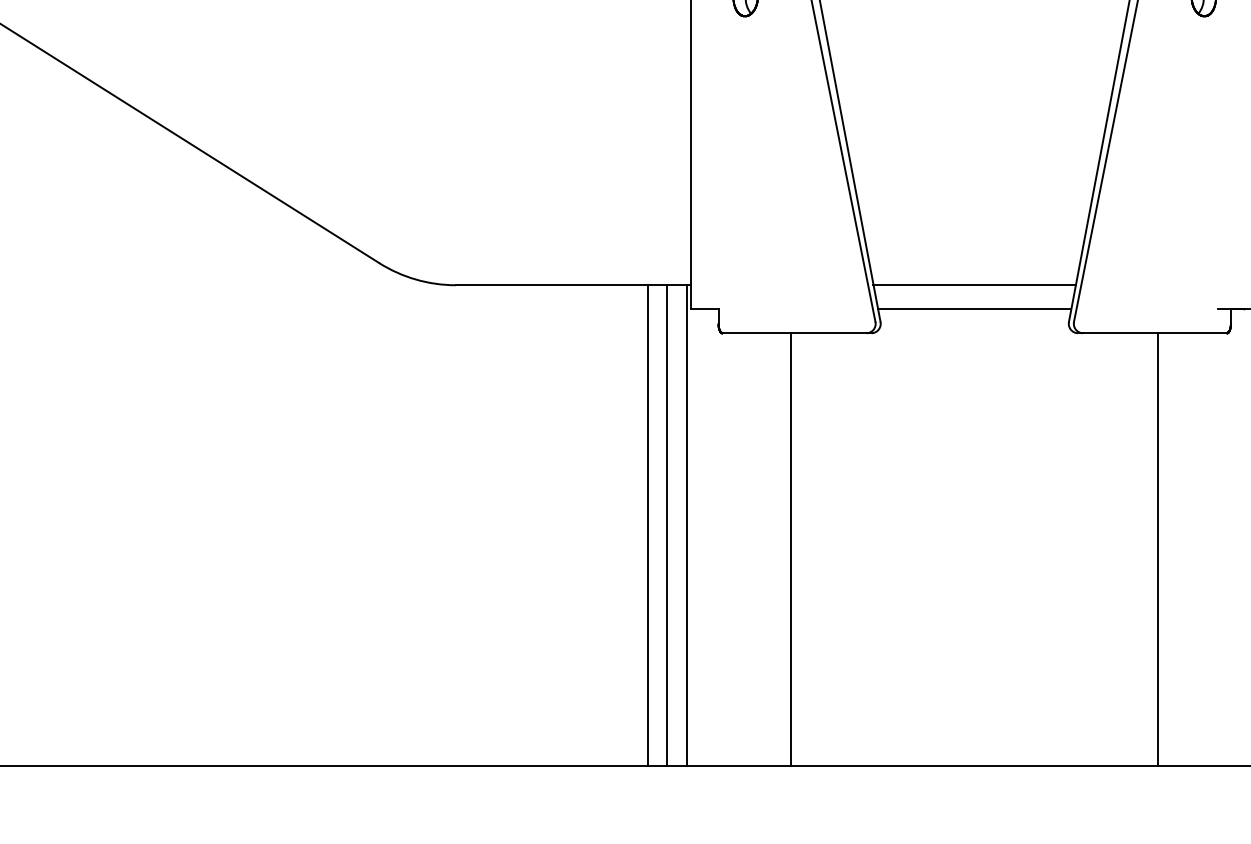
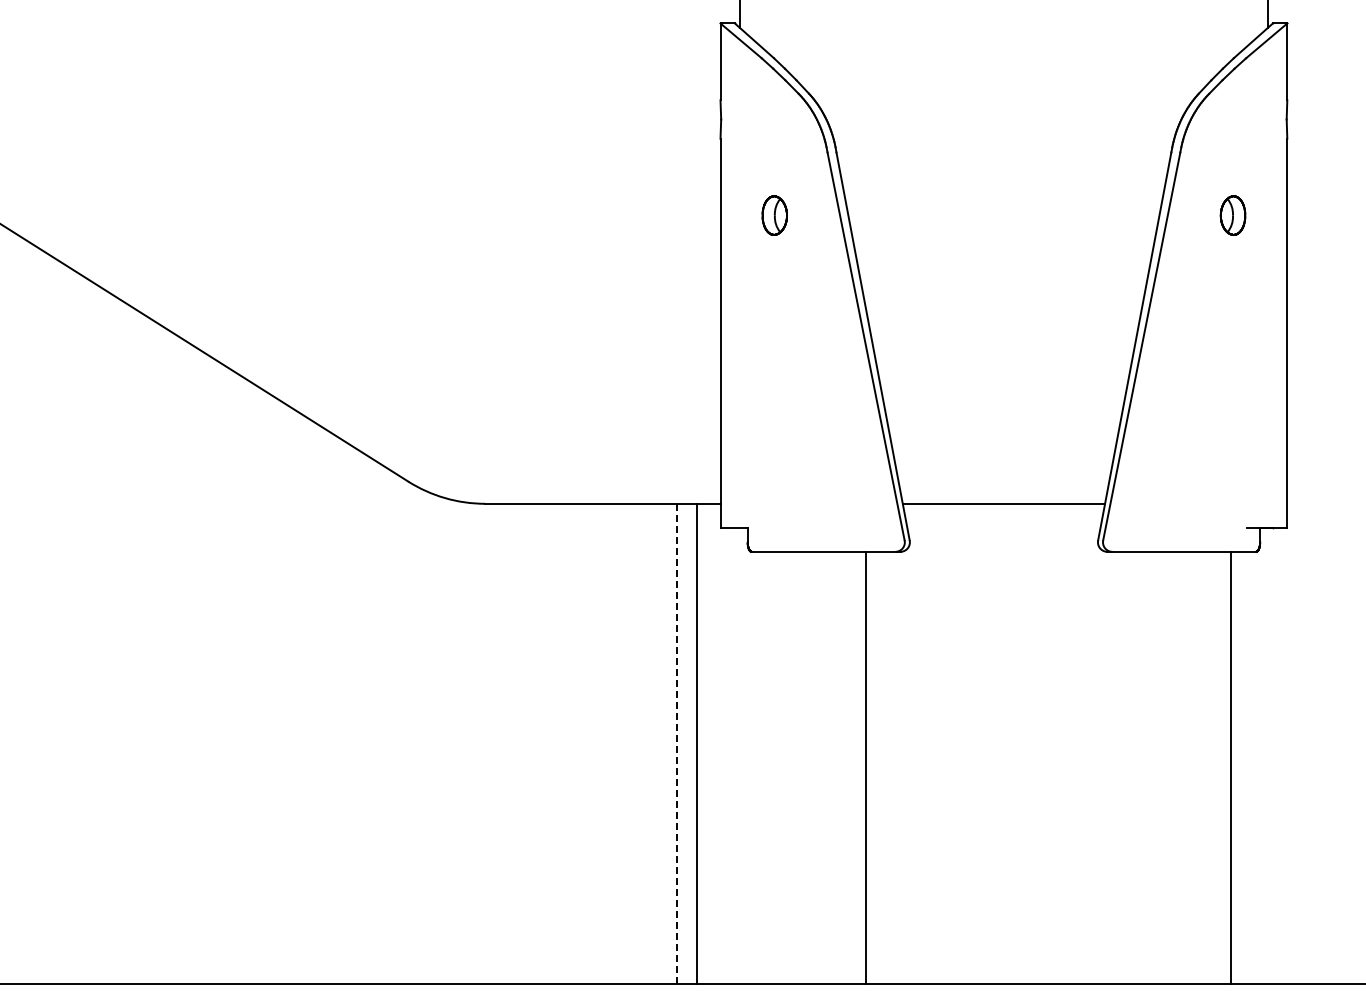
line: (974, 308) -> (1003, 527), removed
line: (686, 524) -> (715, 743), removed
line: (648, 525) -> (677, 744), solid -> dashed
line: (791, 548) -> (865, 767), moved
line: (1158, 548) -> (1231, 767), moved

